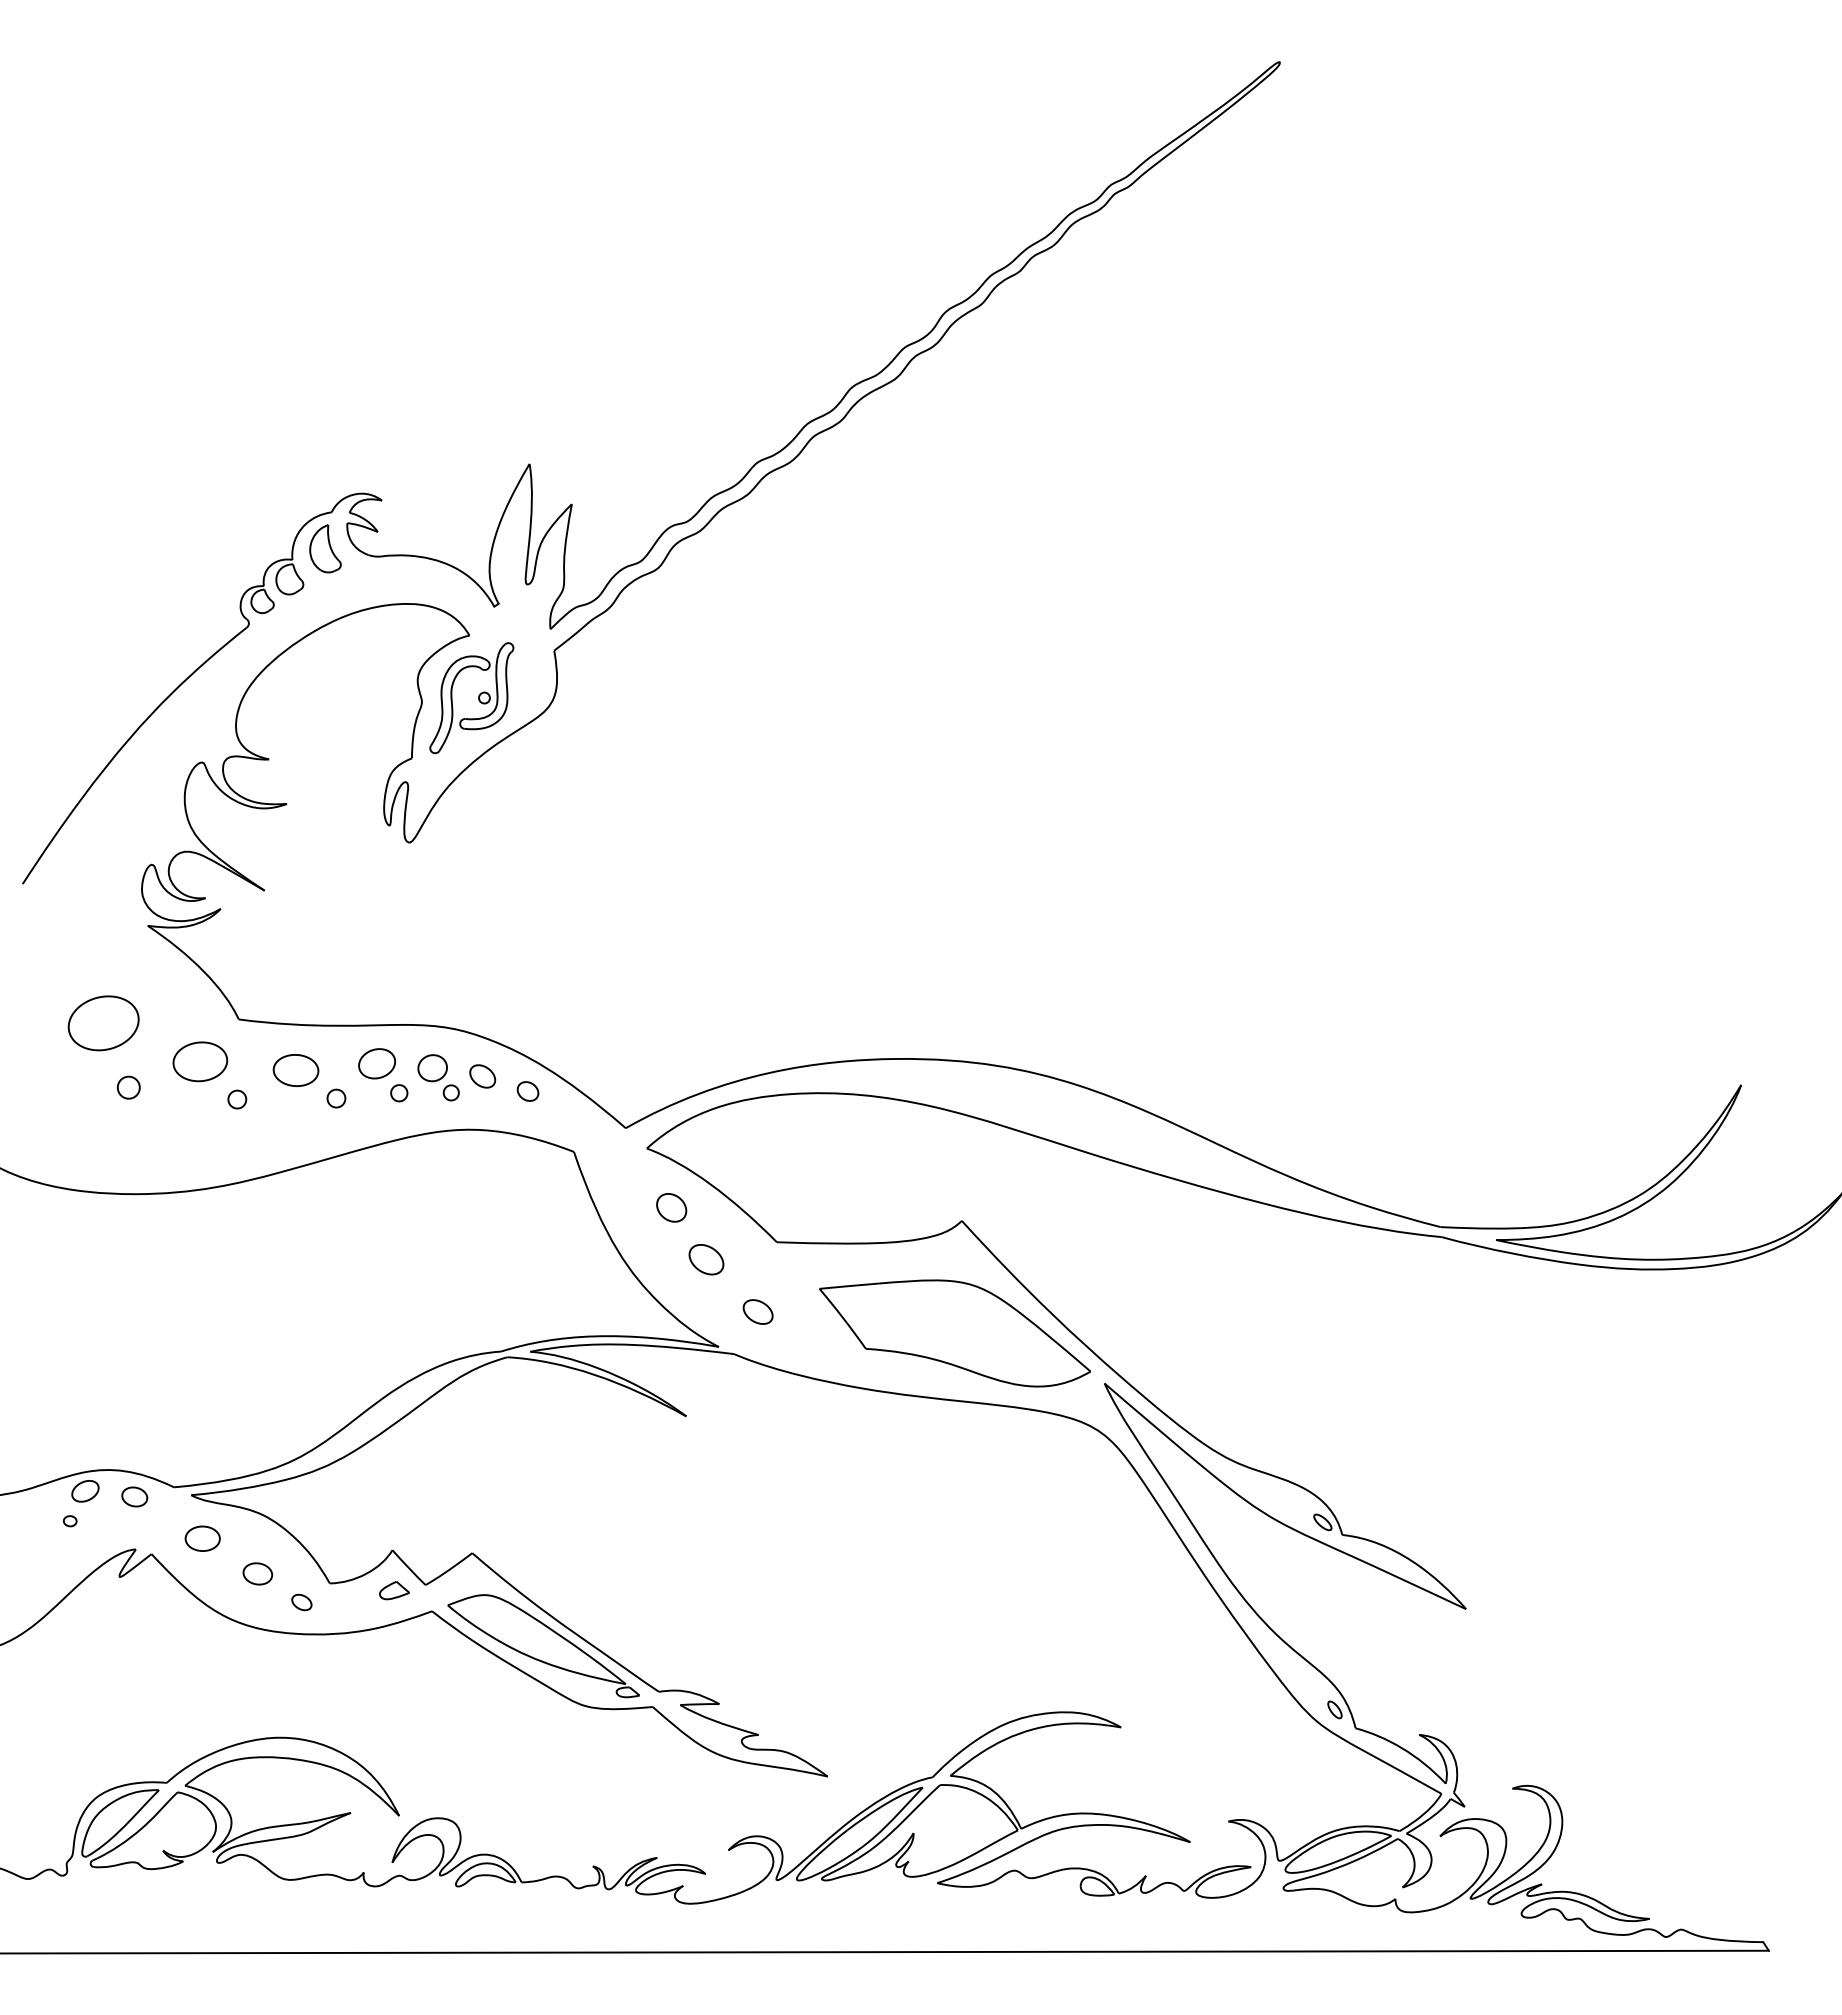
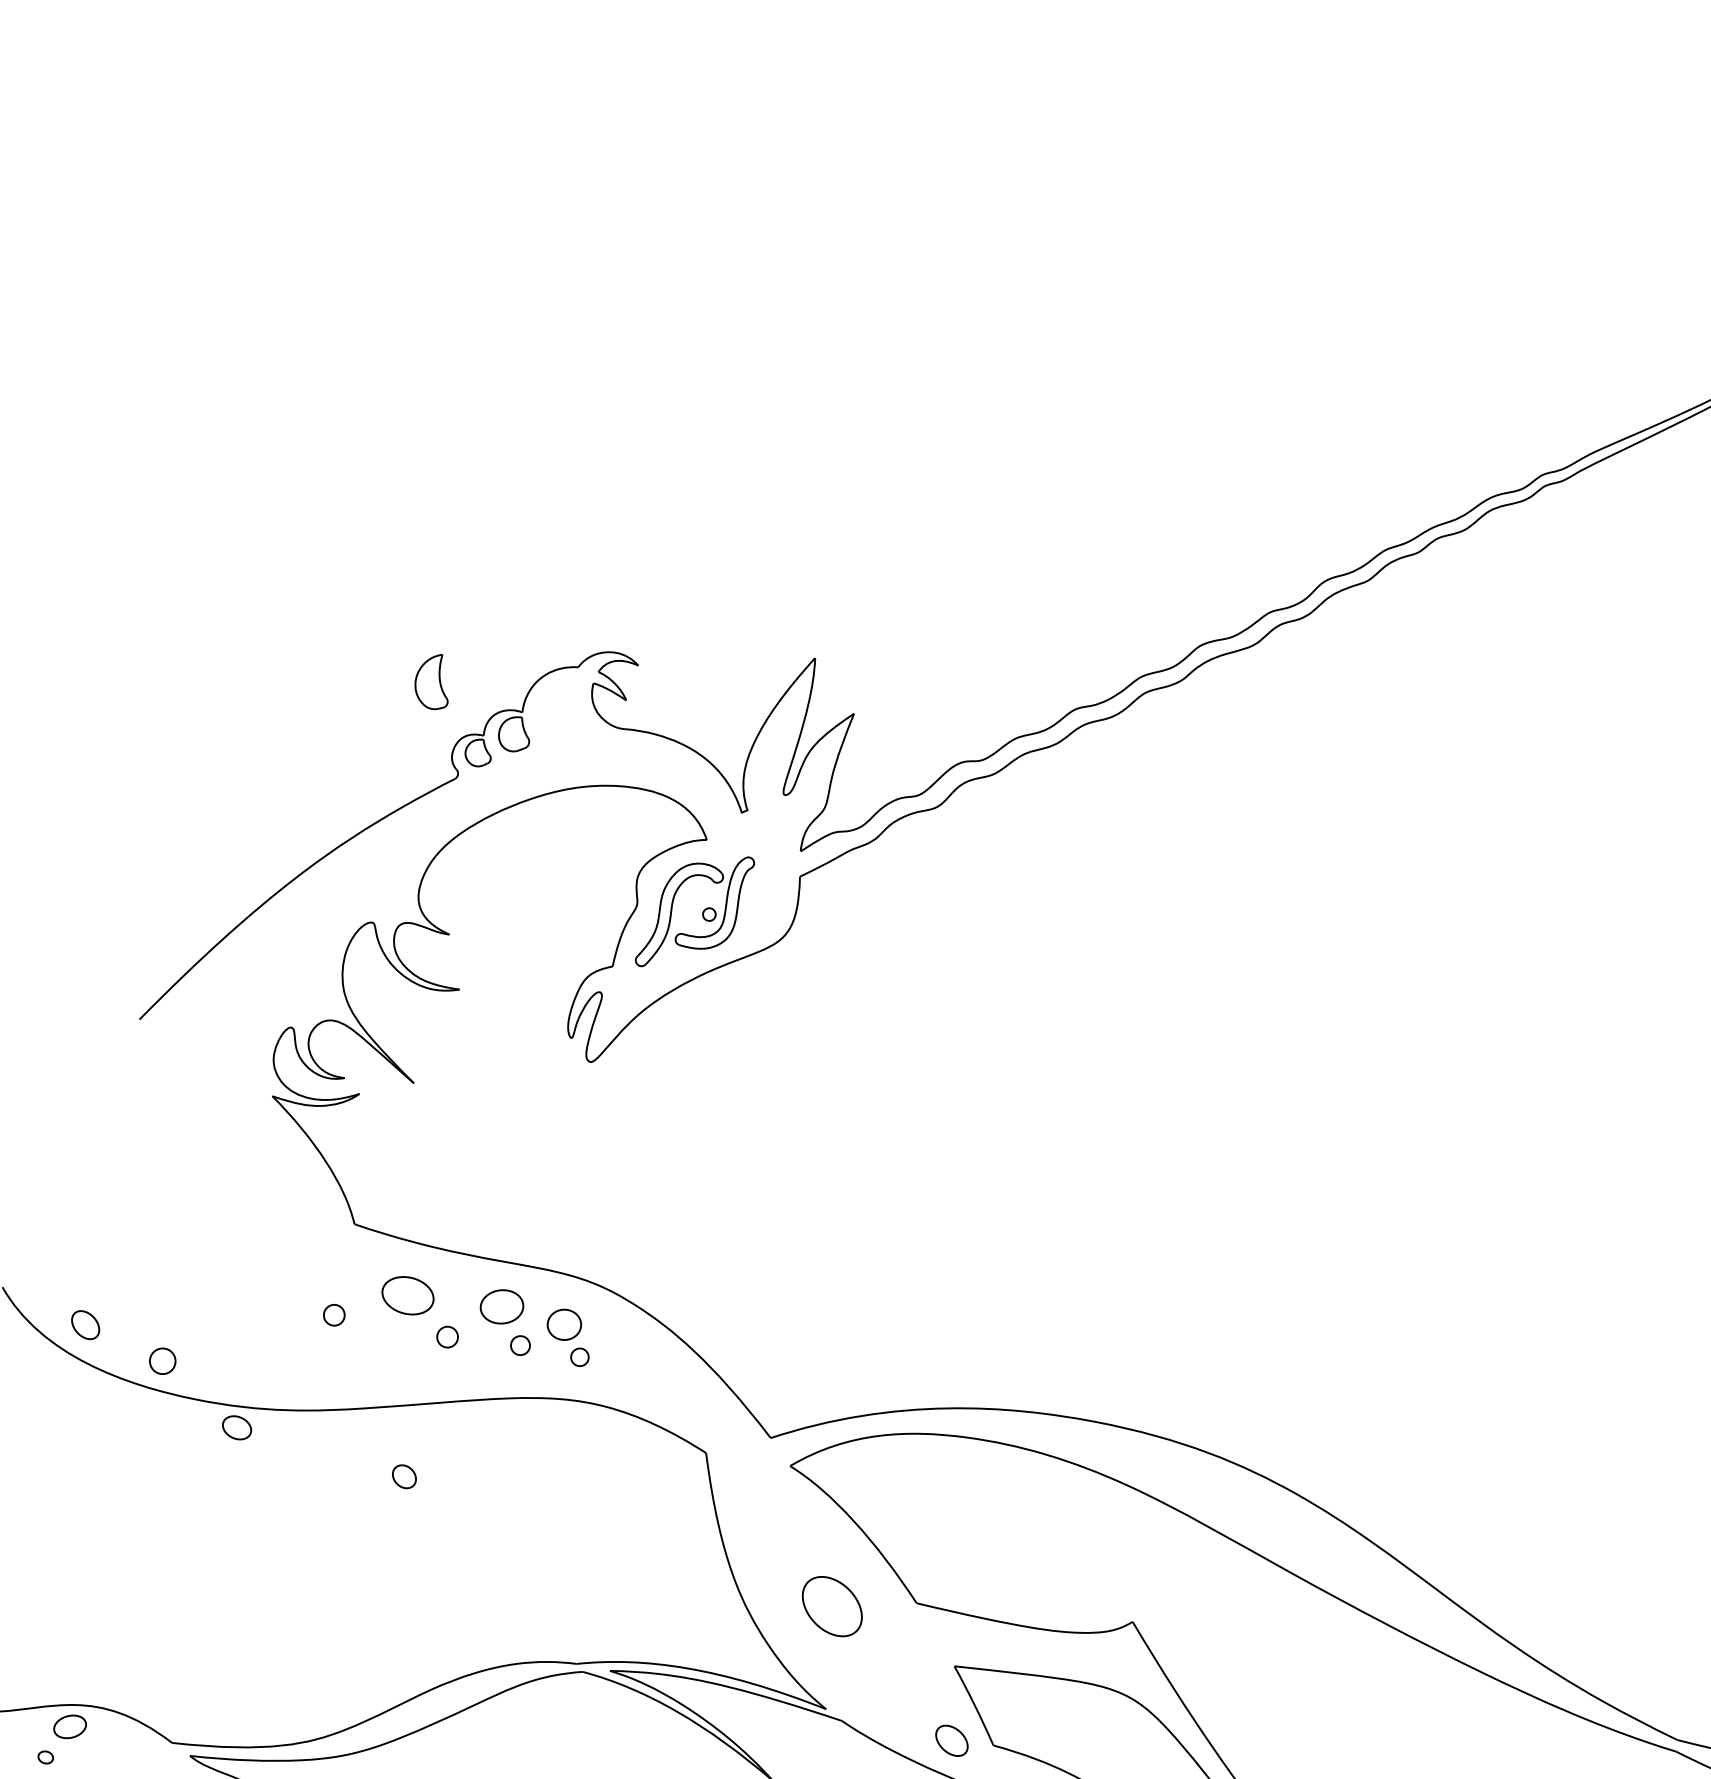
part: (325, 548) -> (433, 680), moved
part: (103, 1023) -> (199, 1197), removed
part: (200, 1061) -> (301, 1263), removed
part: (482, 1076) -> (85, 1325), moved
part: (128, 1087) -> (162, 1360), moved
part: (527, 1091) -> (403, 1476), moved
part: (671, 1207) -> (804, 1539), removed
part: (706, 1259) -> (832, 1606), size x1.6
part: (757, 1311) -> (951, 1740), moved
part: (134, 1496) -> (236, 1427), moved

